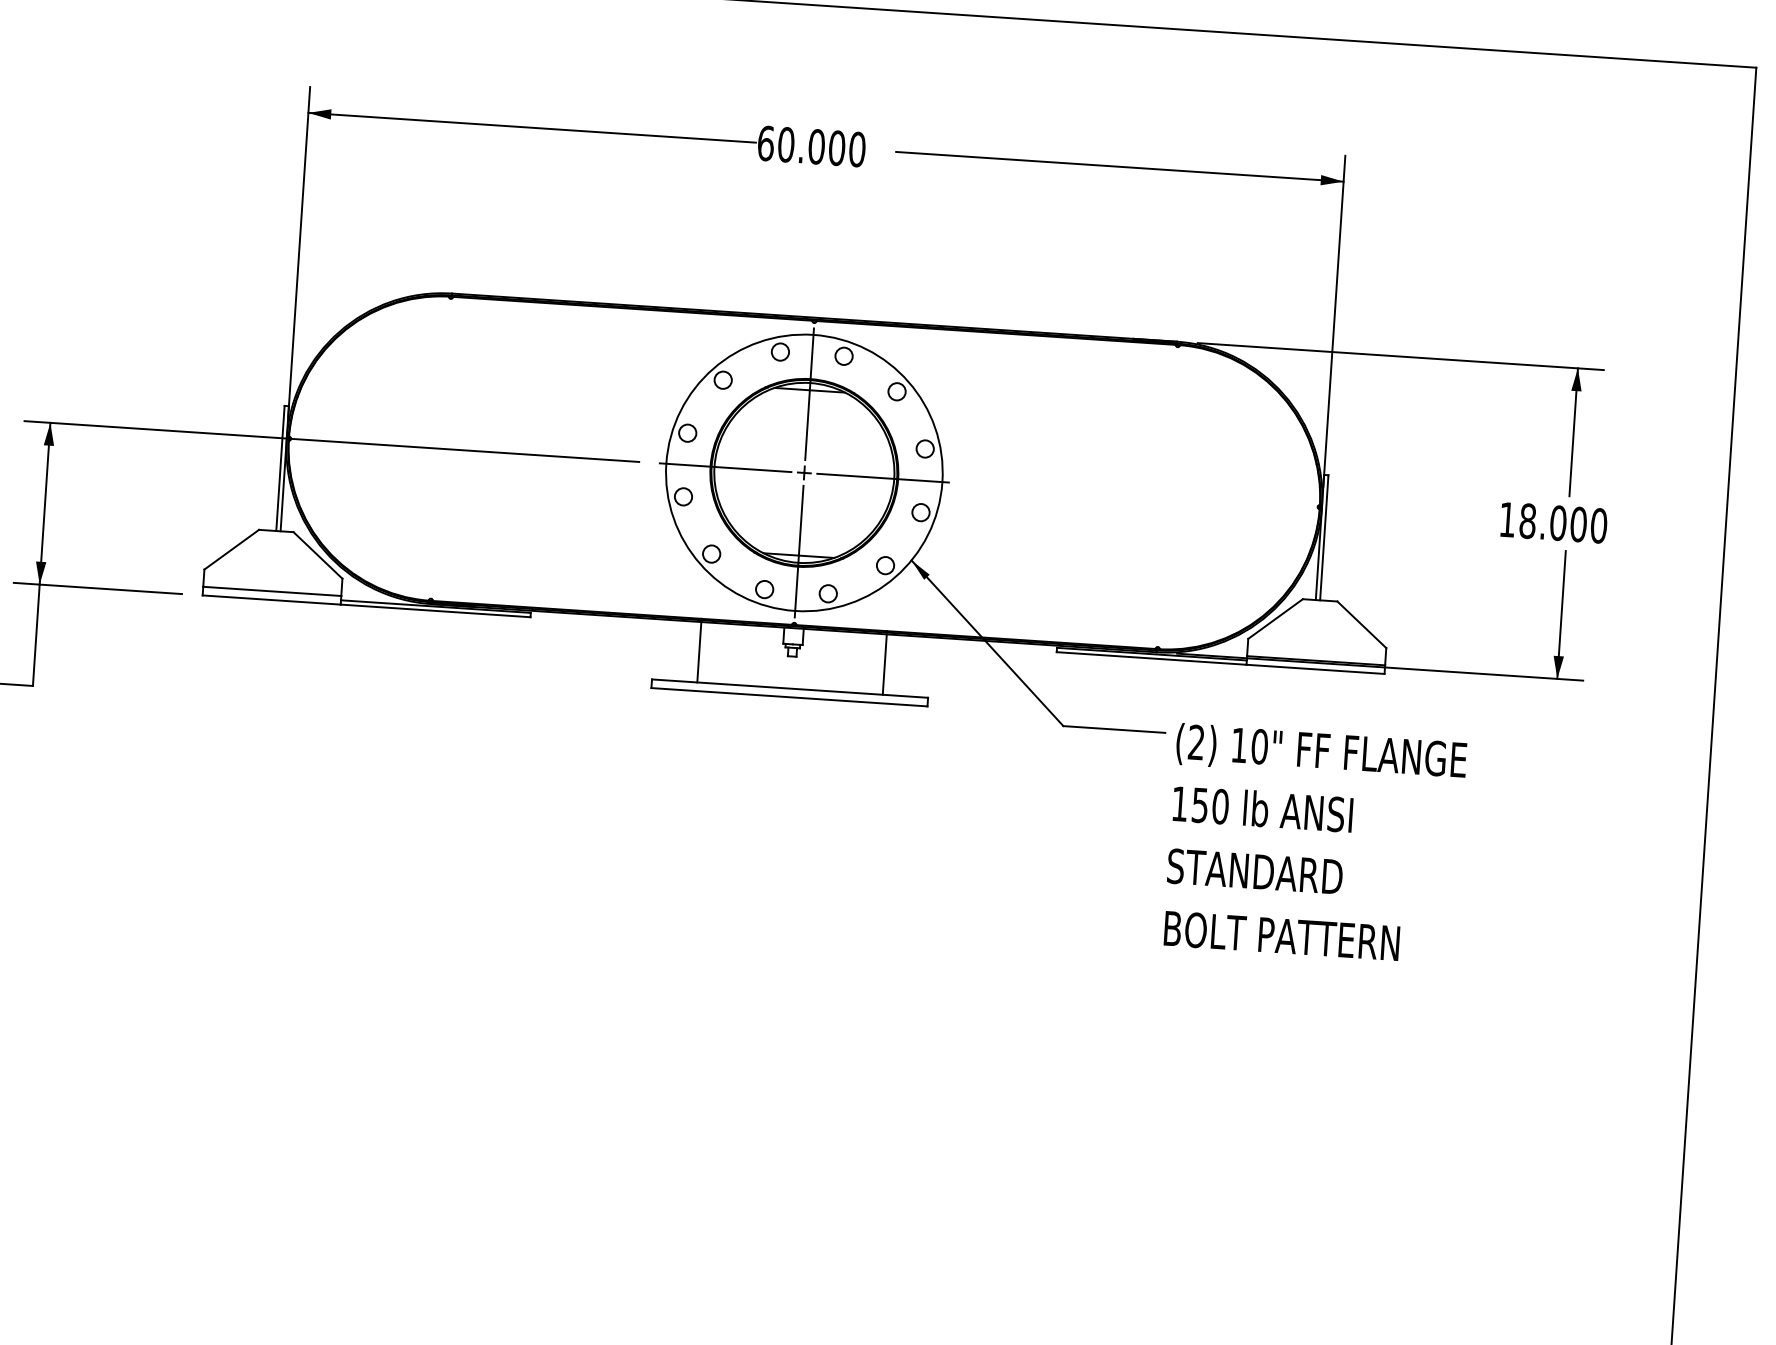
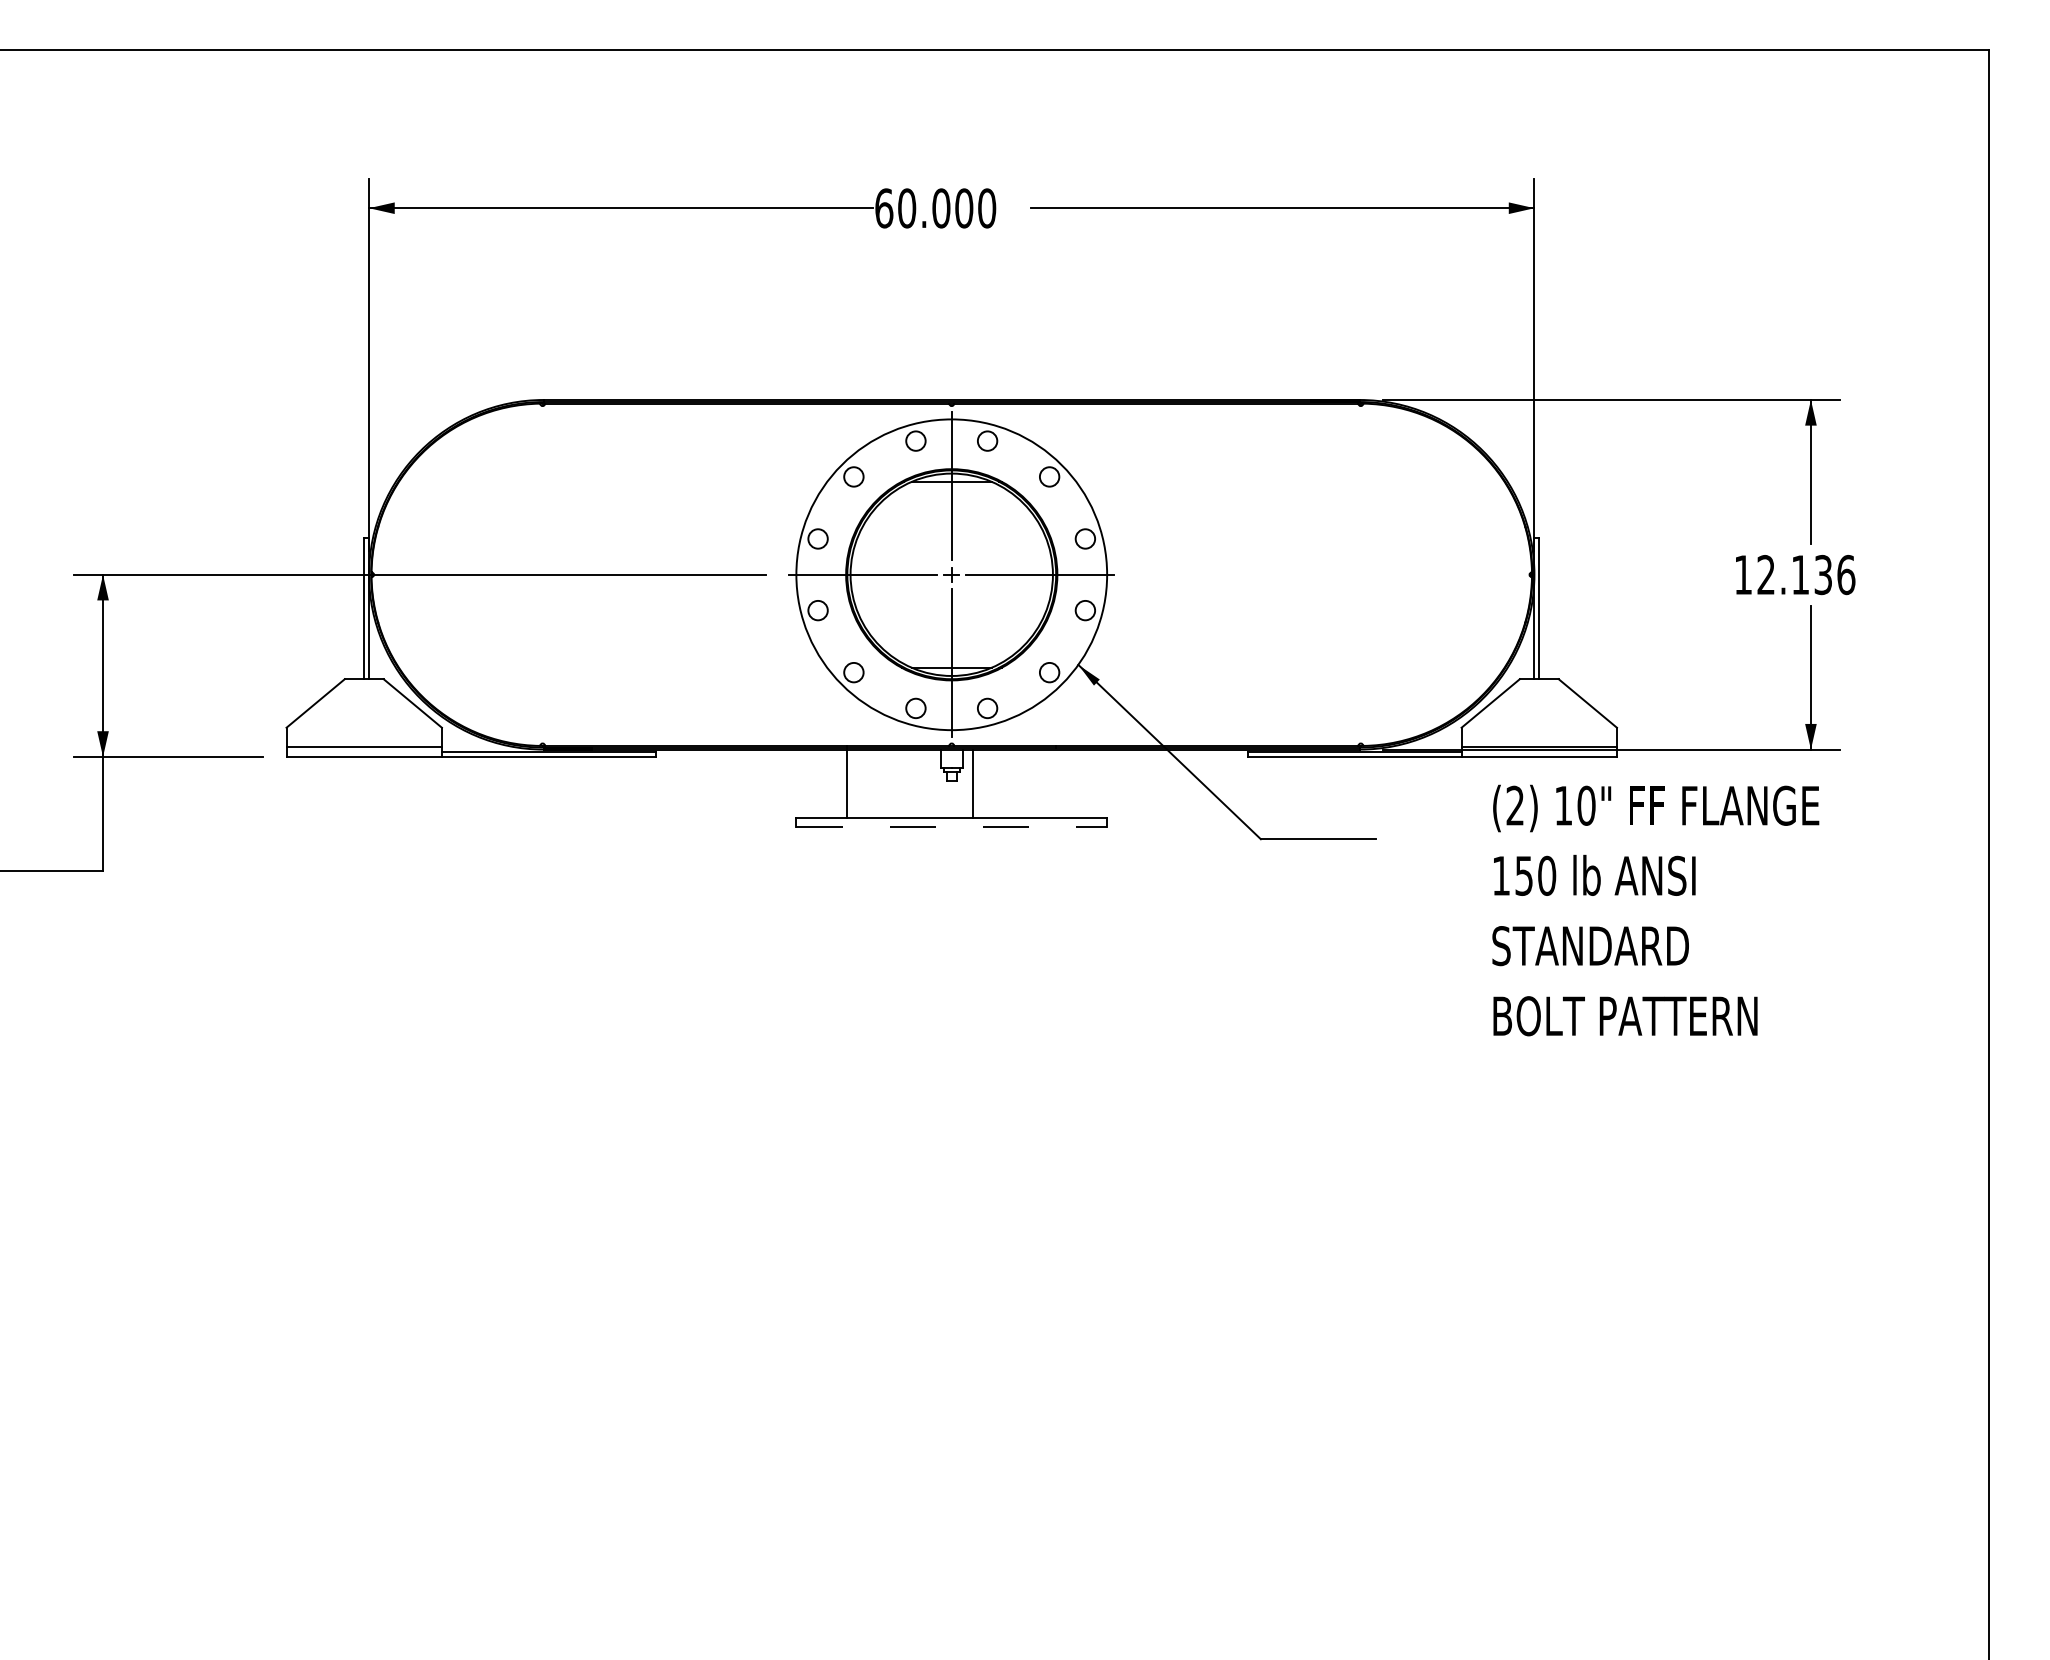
text: (1563, 523) -> (1806, 574), 18.000 -> 12.136
line: (885, 664) -> (973, 783), moved
line: (790, 697) -> (952, 827), solid -> dashed
text: (1314, 843) -> (1655, 910), moved

